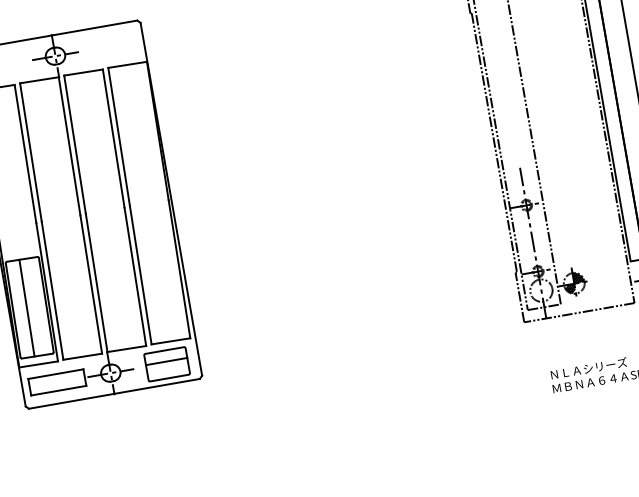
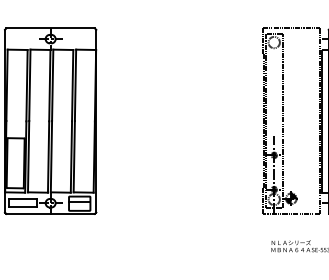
line: (25, 308) -> (13, 163), removed

